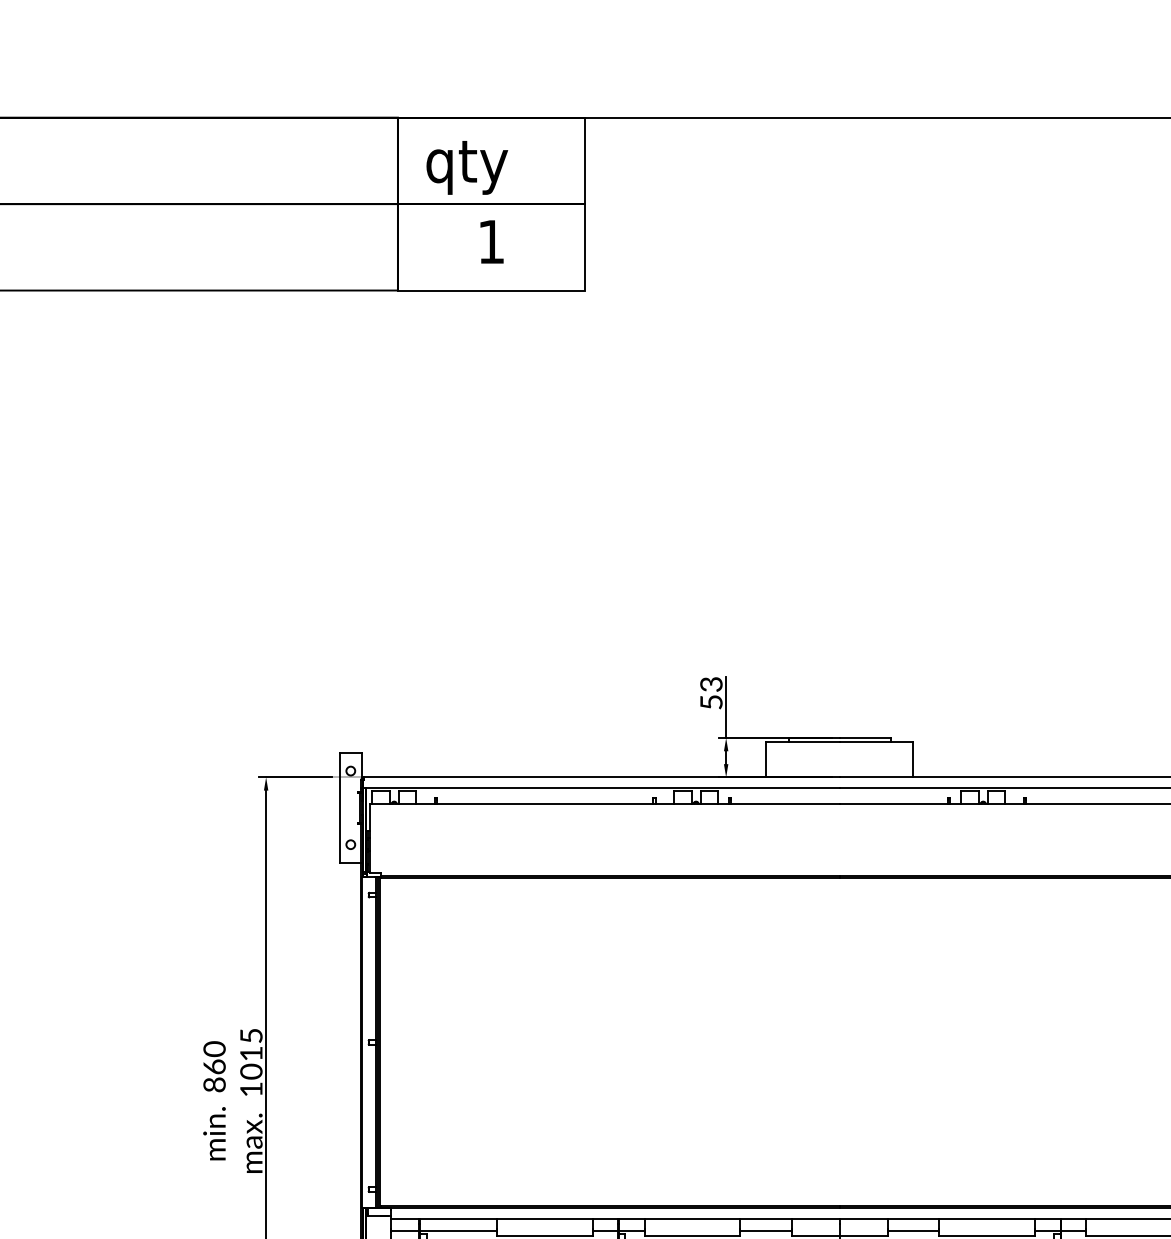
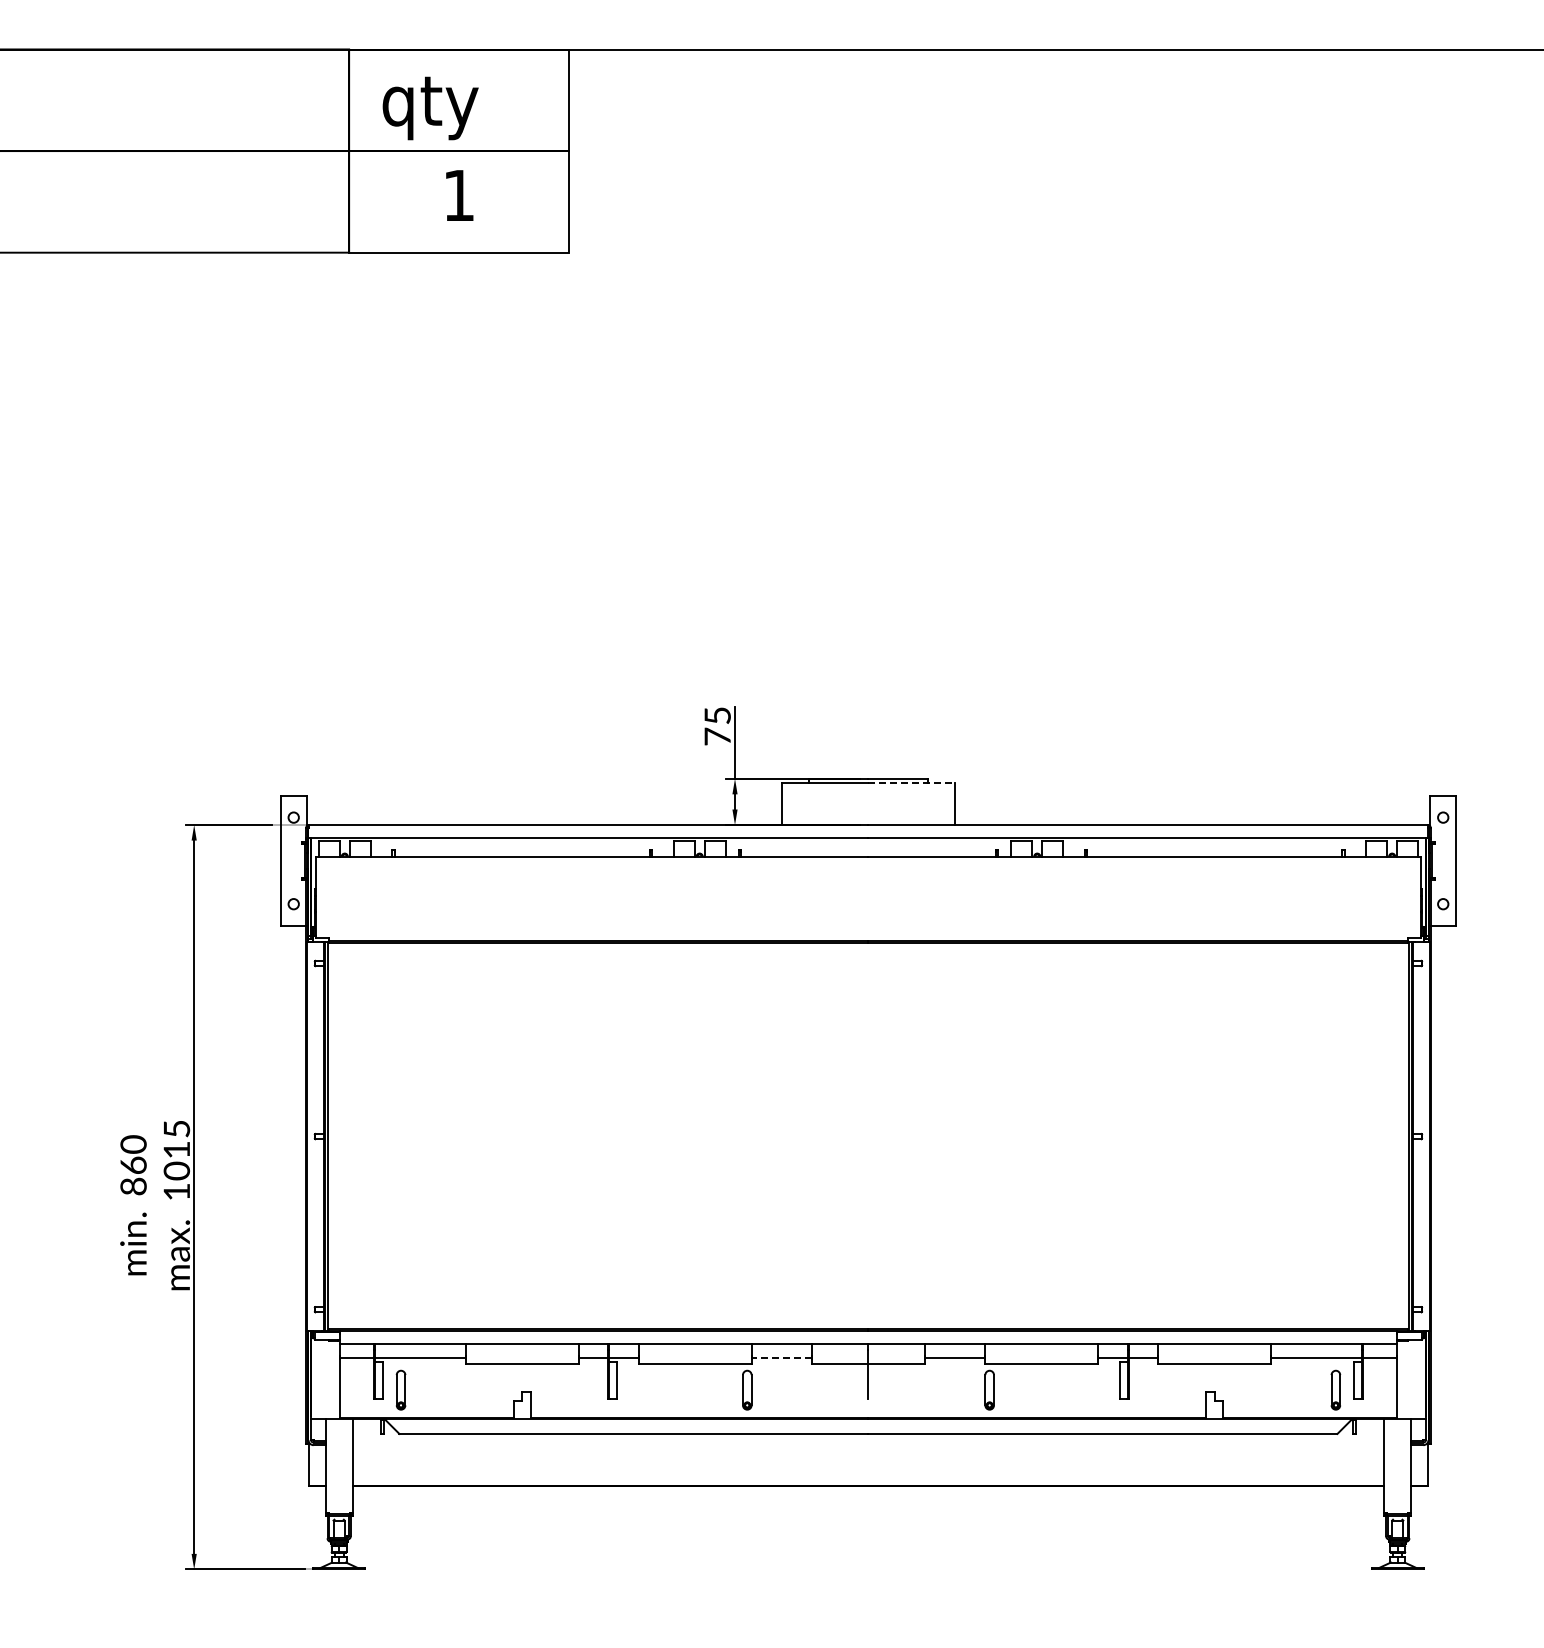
text: (711, 693) -> (717, 726), 53 -> 75
line: (877, 742) -> (912, 783), solid -> dashed
line: (765, 1231) -> (781, 1358), solid -> dashed

